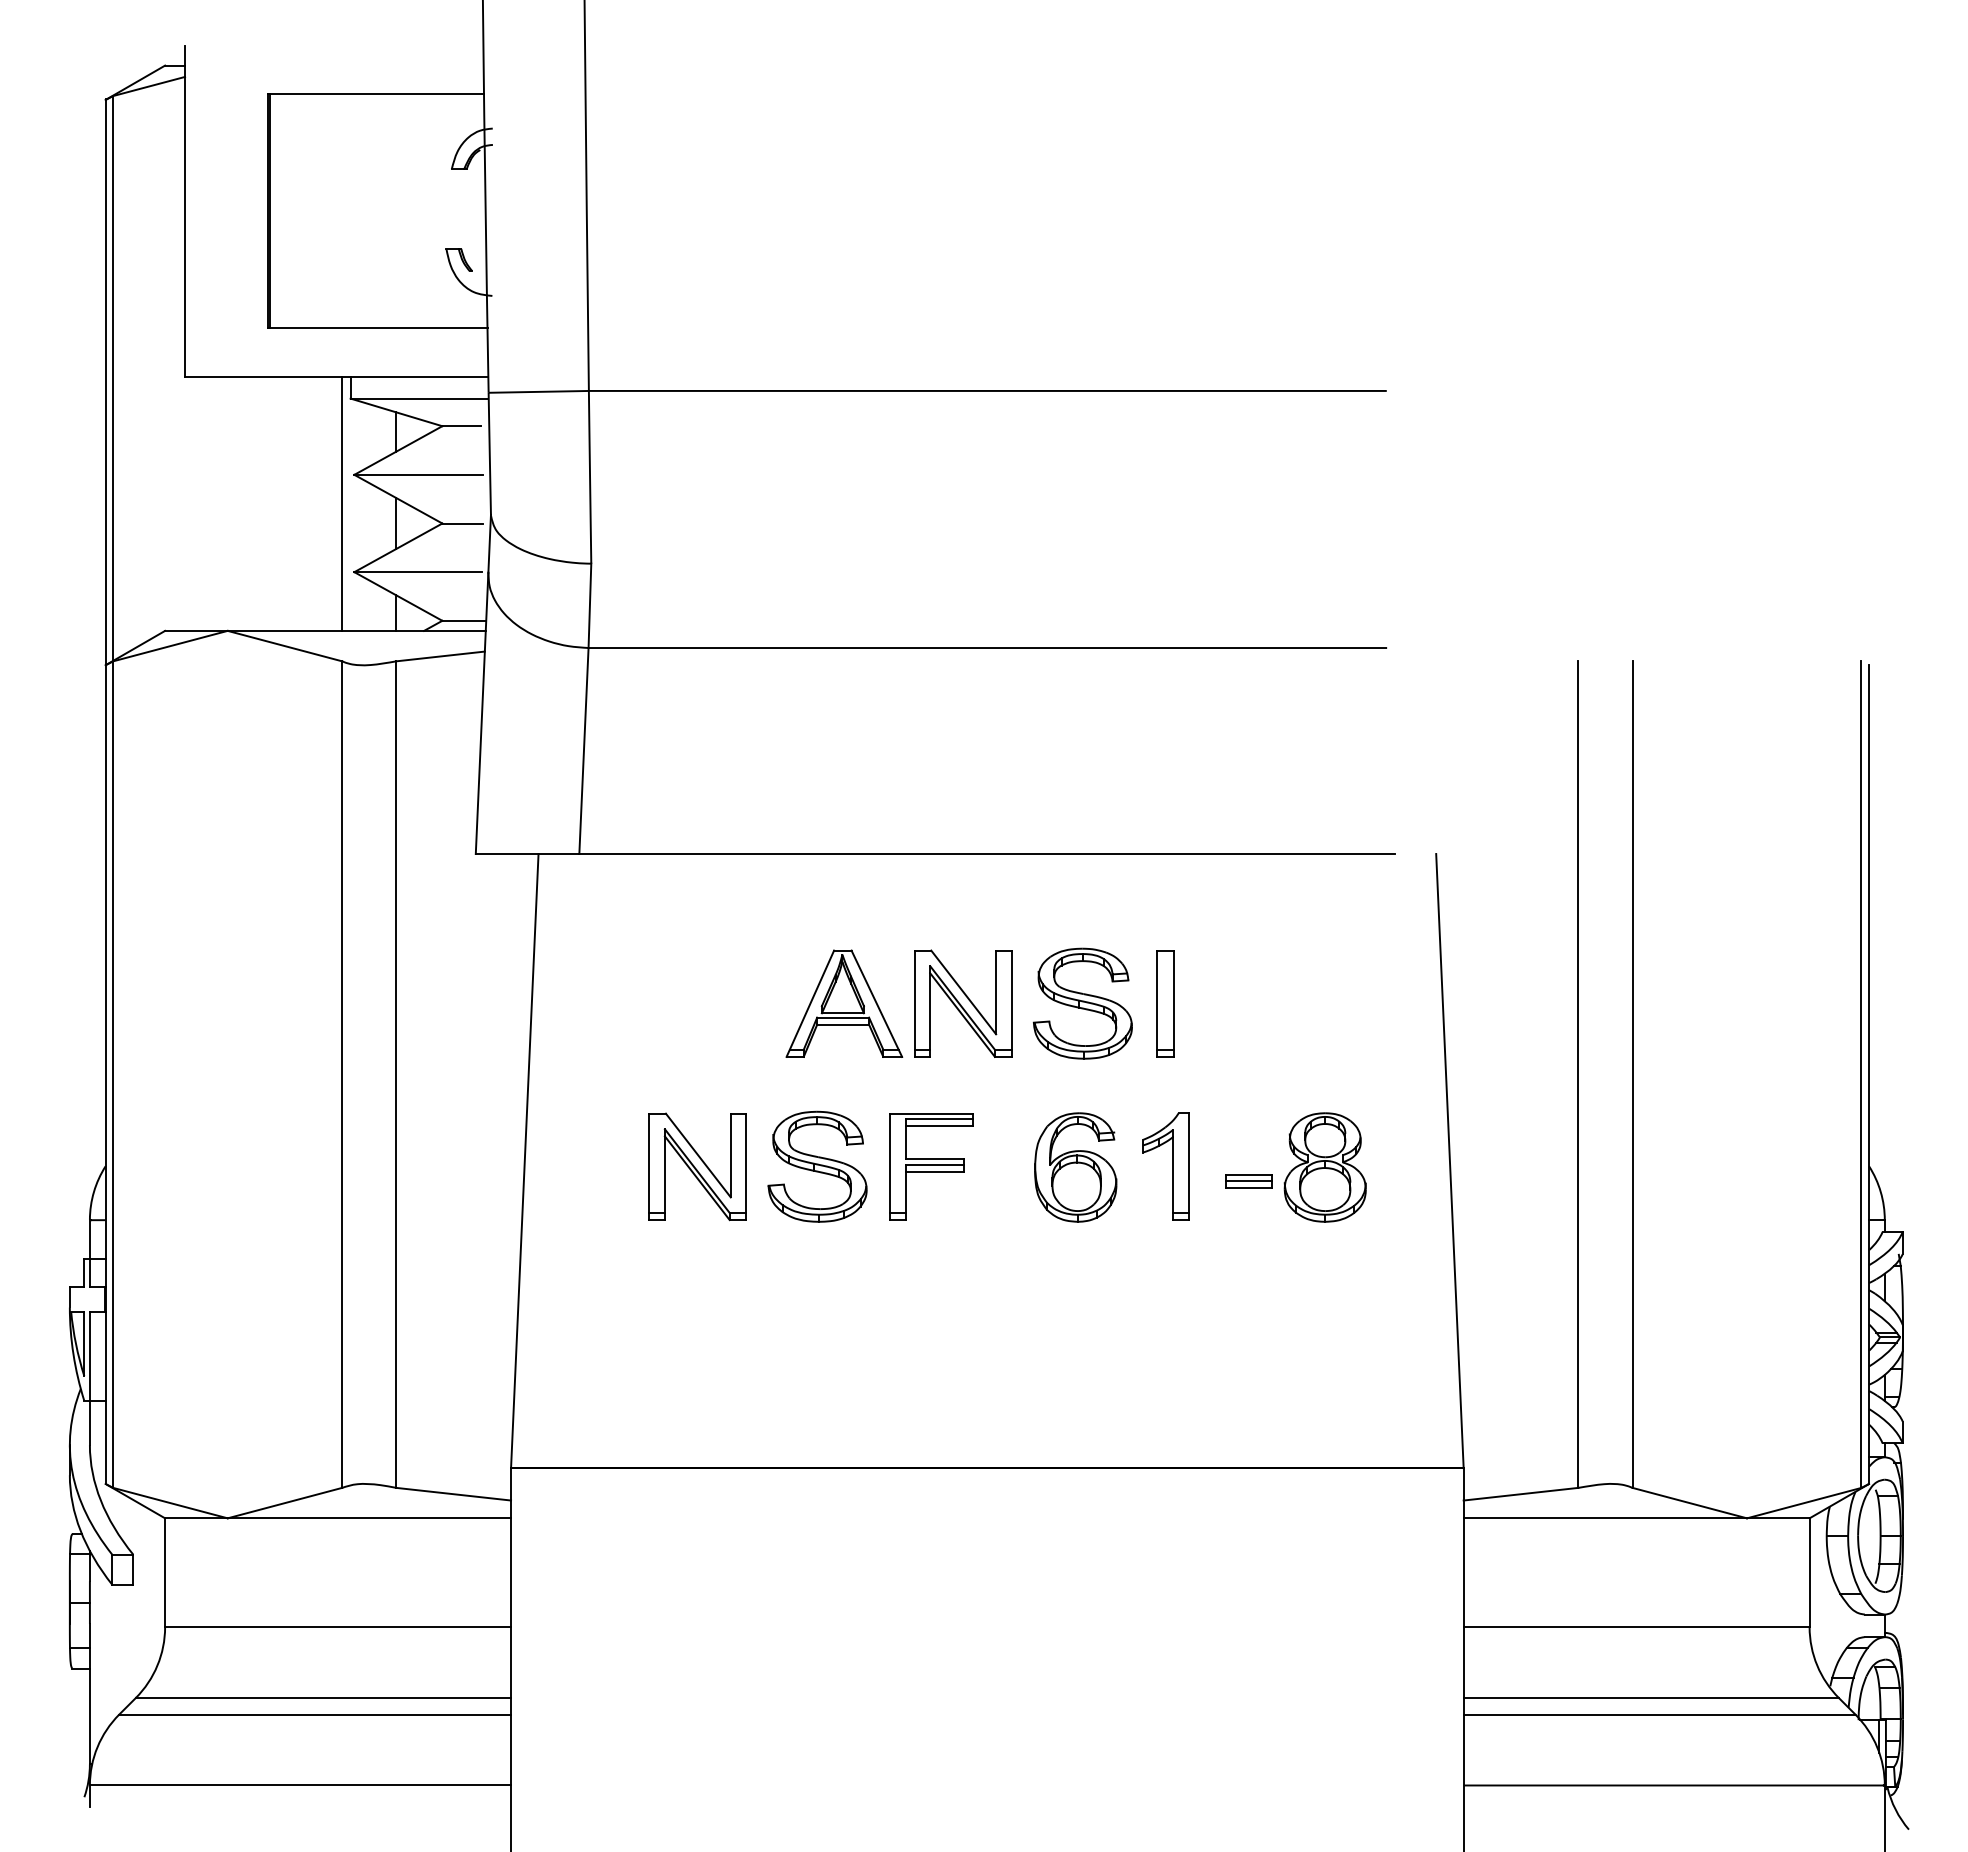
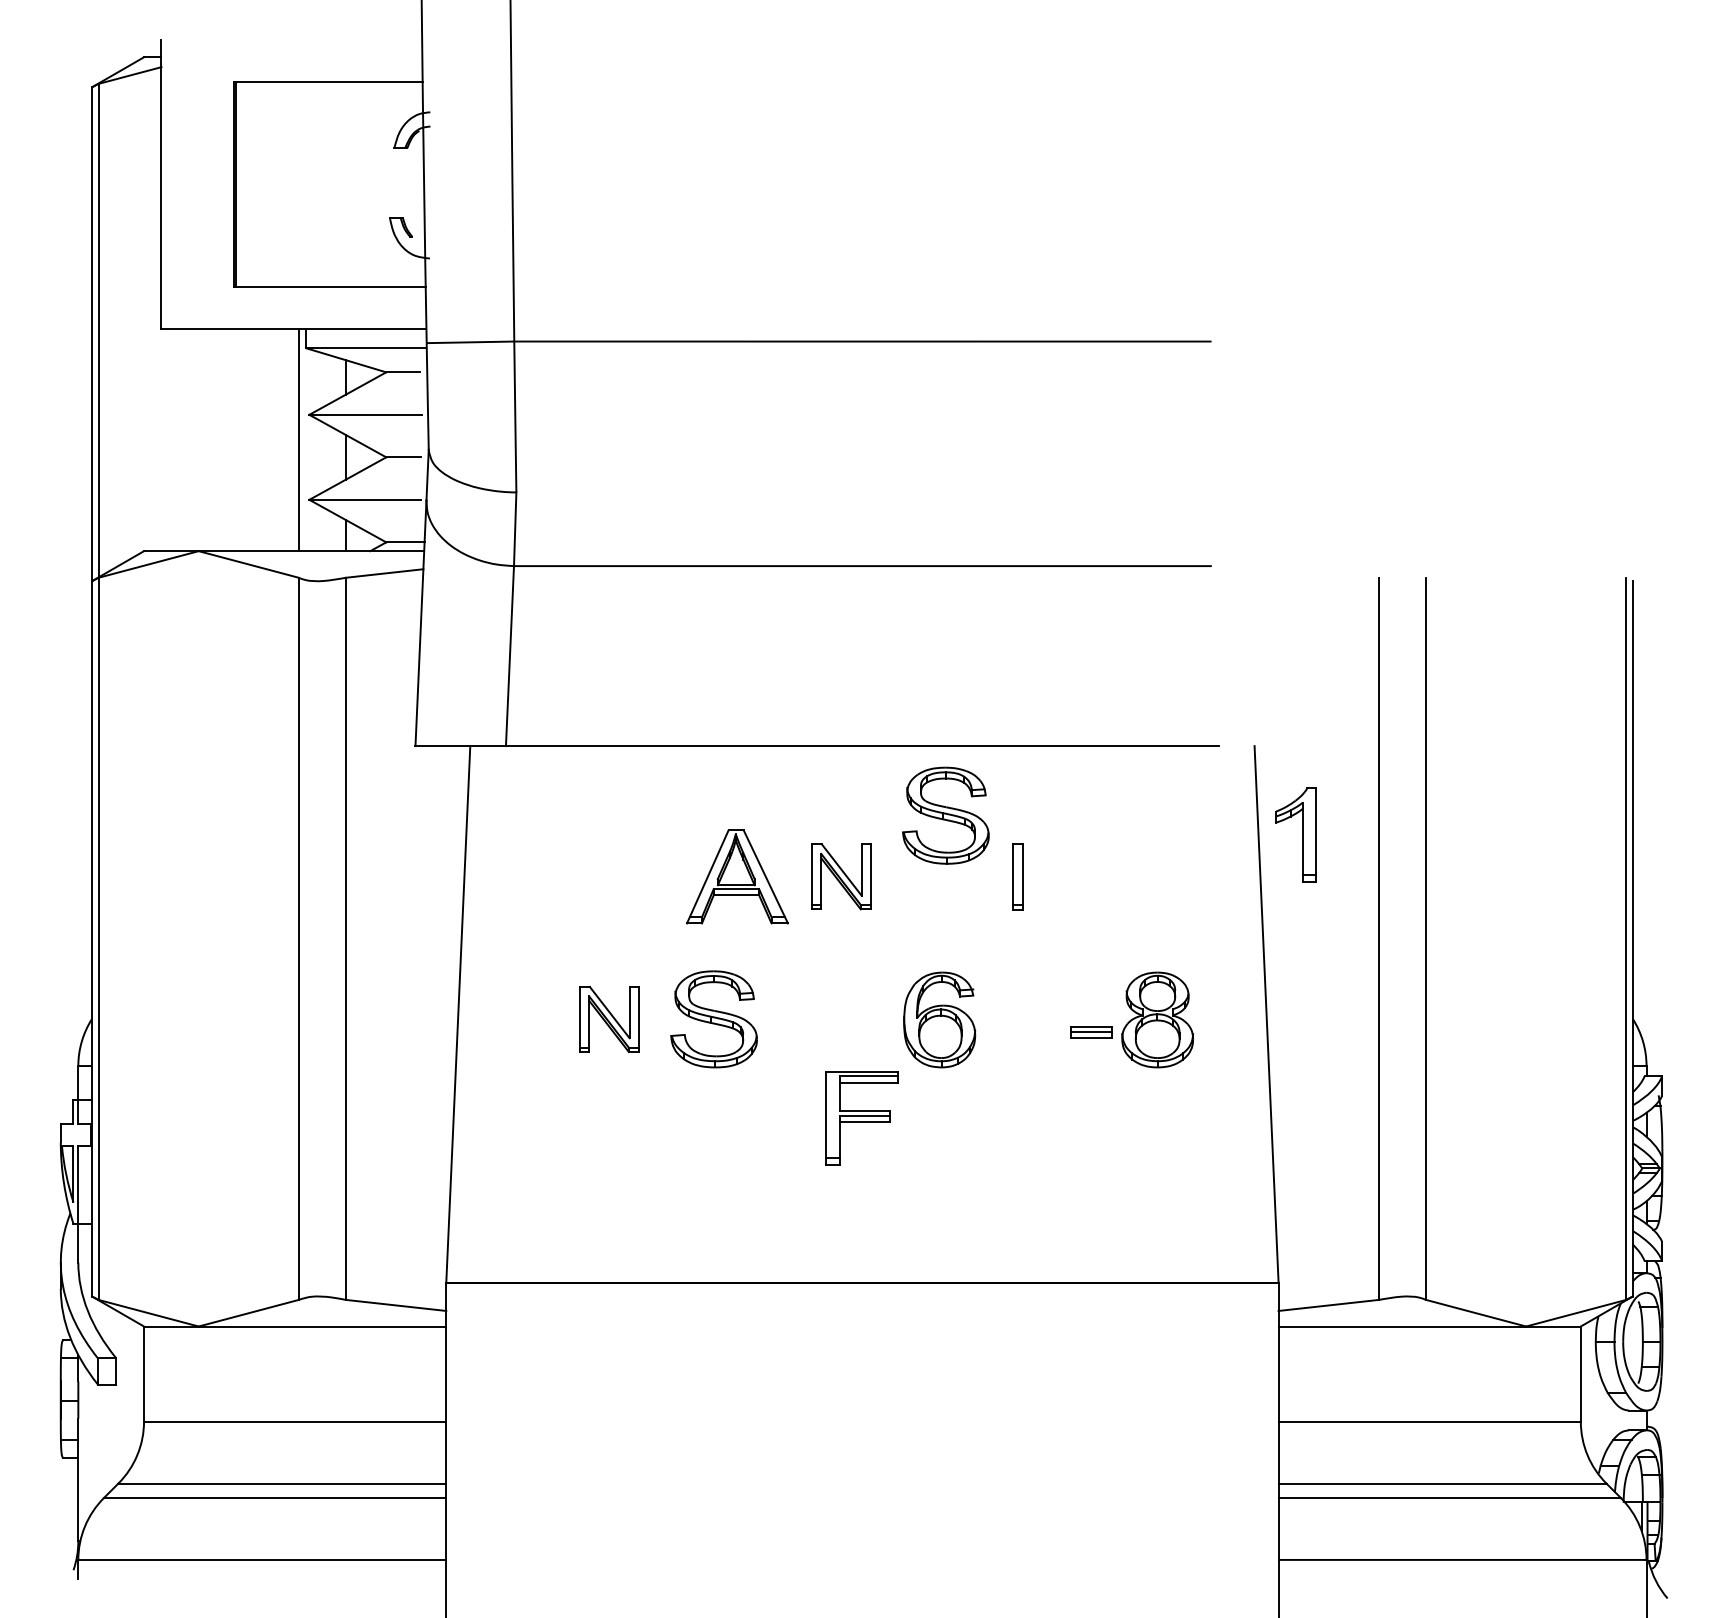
part: (963, 1003) -> (841, 876), size x0.7
part: (1082, 1003) -> (945, 815), moved
part: (1165, 1003) -> (1018, 876), size x0.7
part: (697, 1166) -> (609, 1019), size x0.7
part: (931, 1166) -> (861, 1117), moved
part: (1172, 1166) -> (1302, 834), moved

